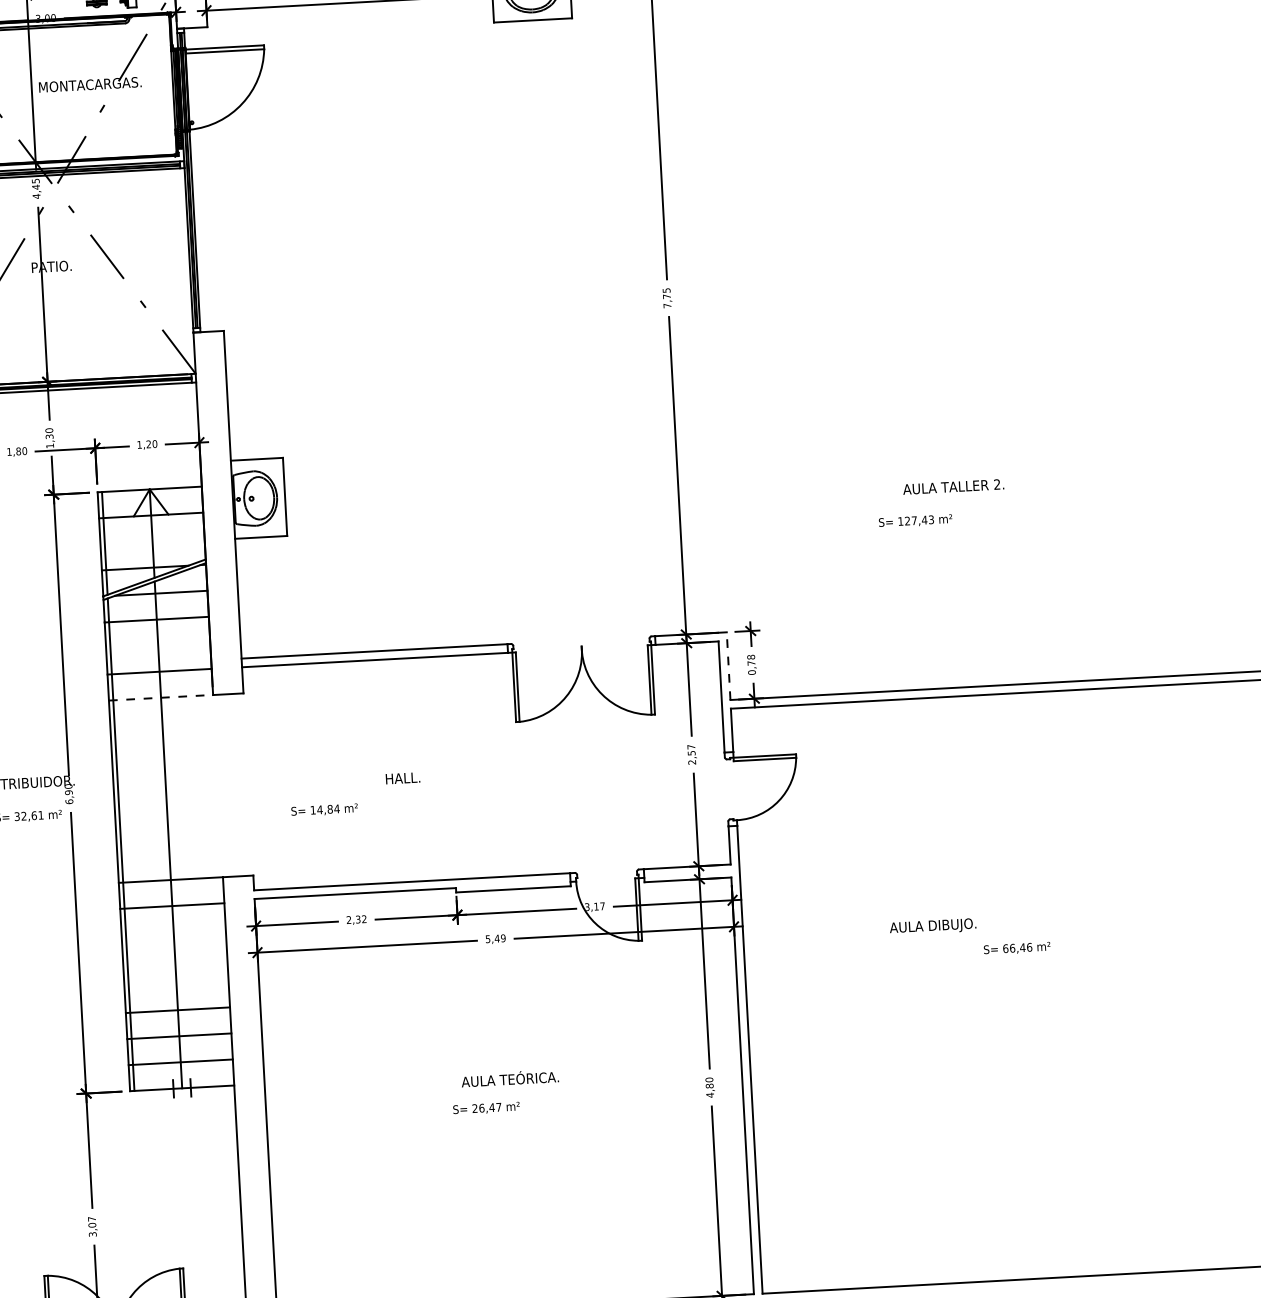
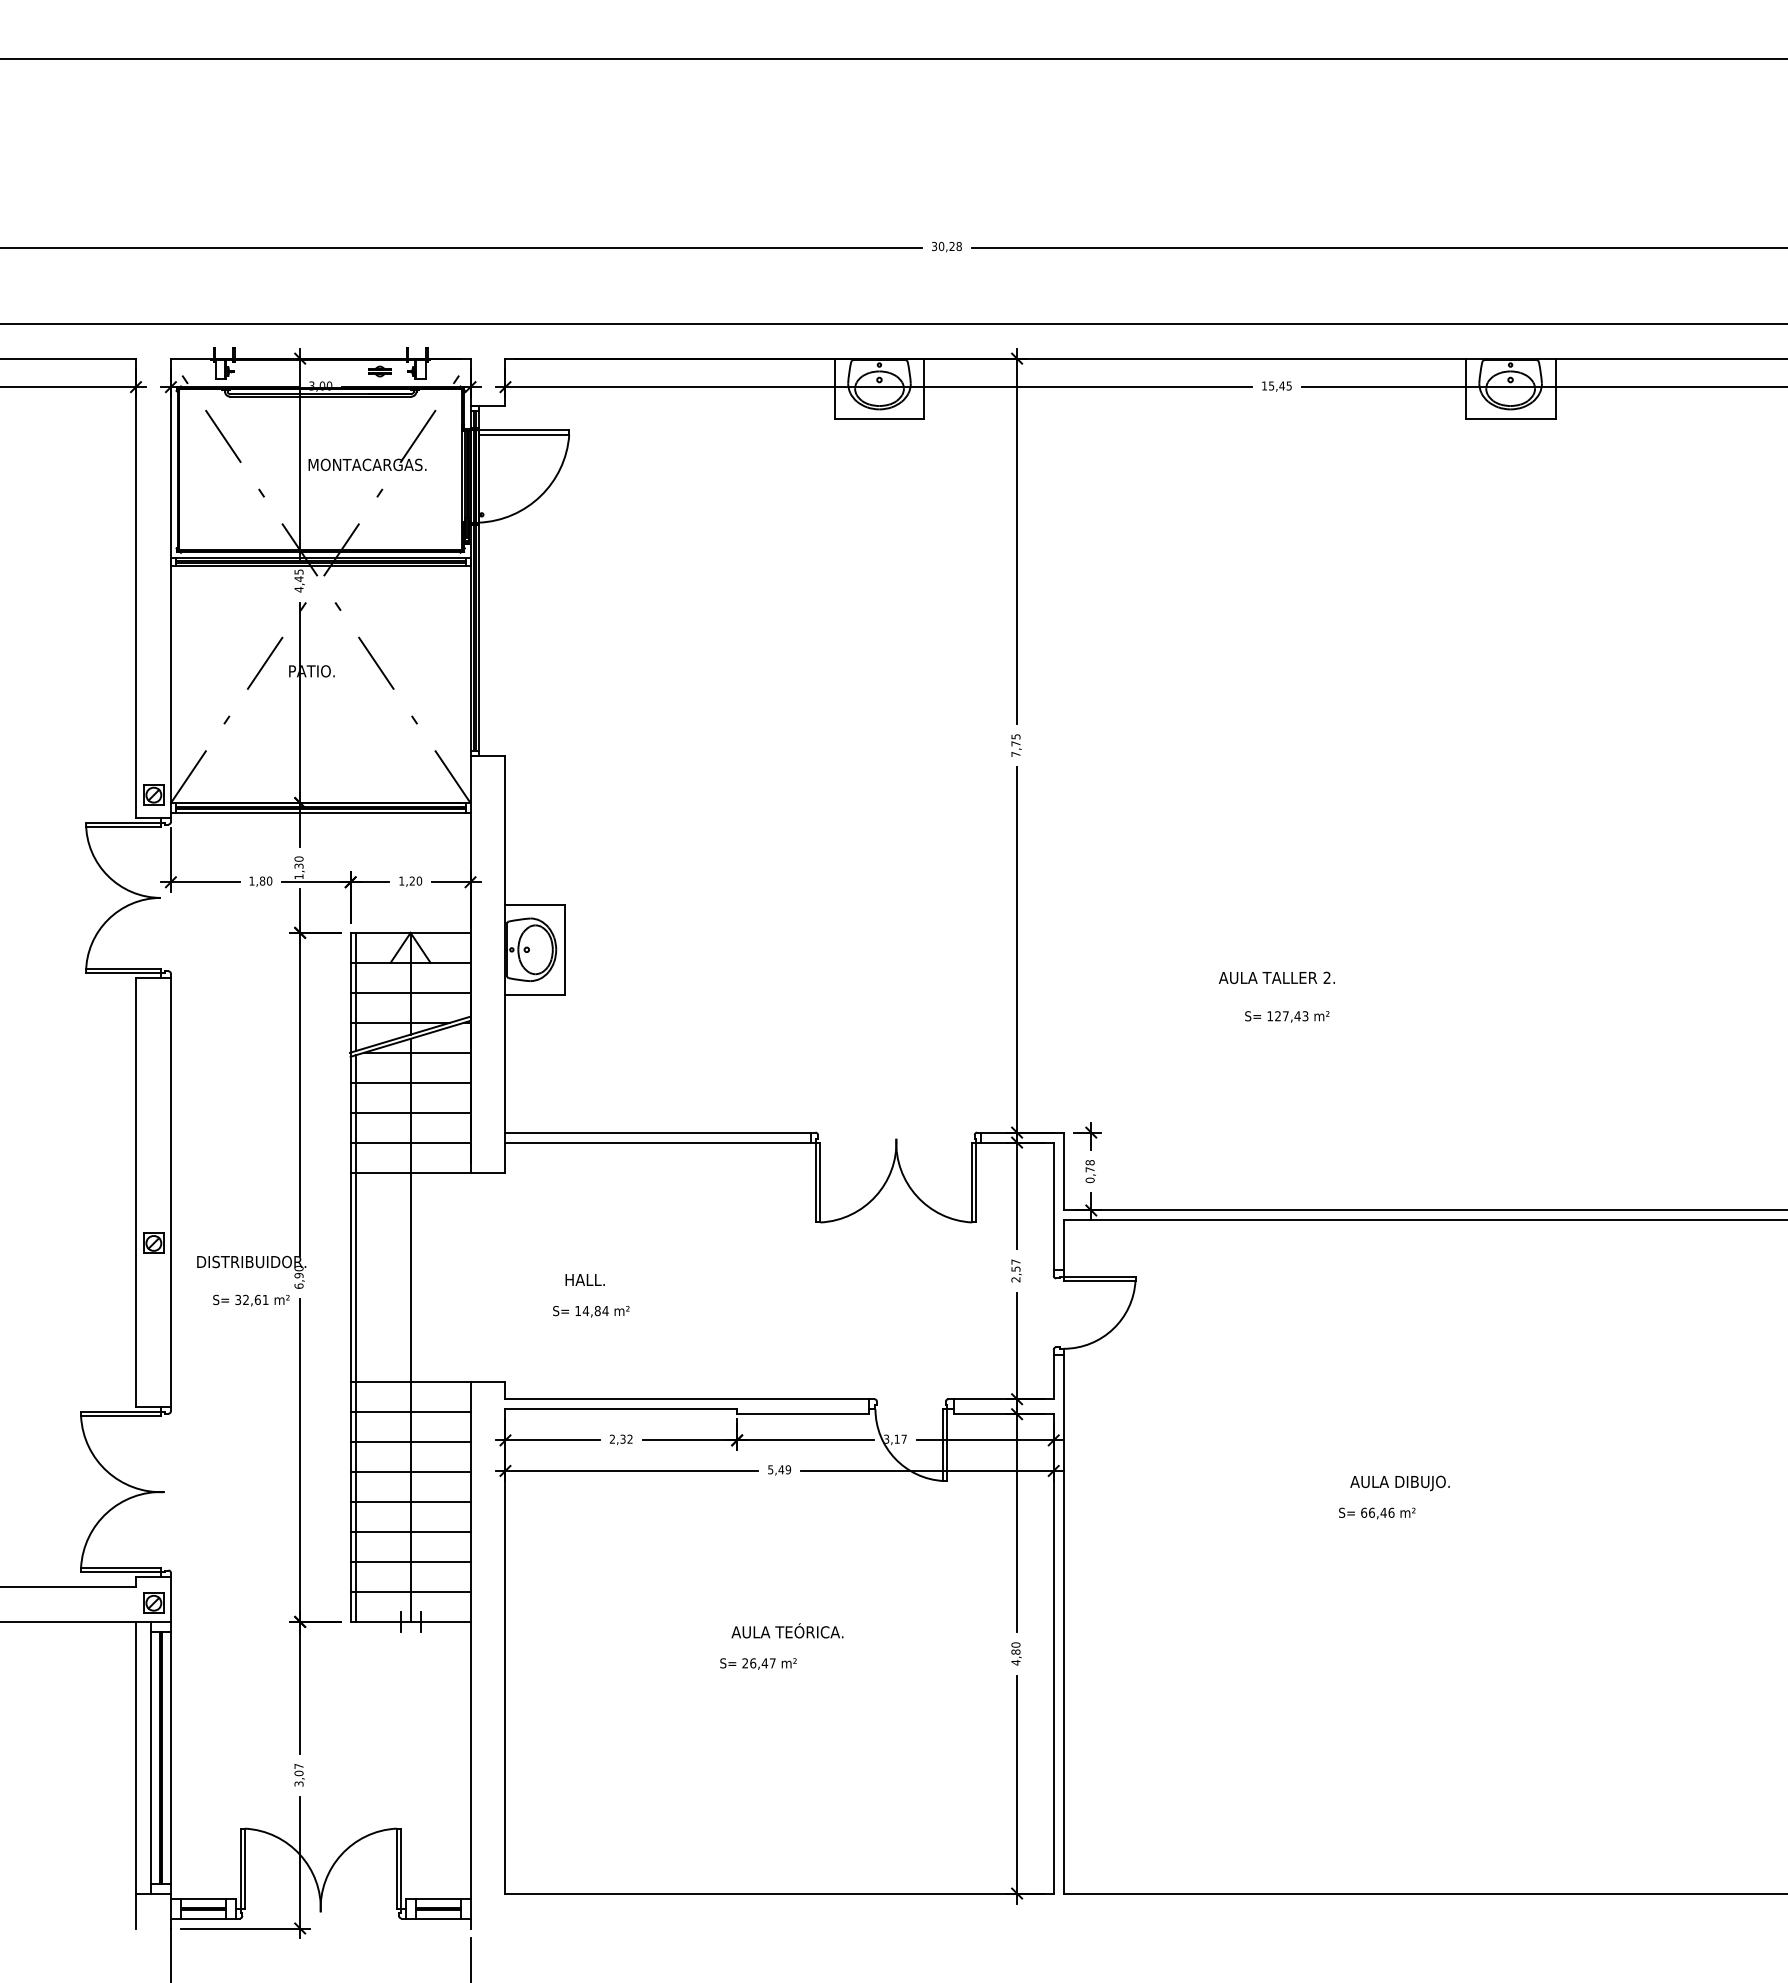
text: (953, 486) -> (1276, 977), moved
line: (152, 541) -> (410, 992), added
line: (158, 645) -> (410, 1112), added
line: (728, 666) -> (1063, 1171), dashed -> solid
line: (160, 697) -> (410, 1172), dashed -> solid
text: (402, 777) -> (584, 1279), moved
text: (932, 927) -> (1399, 1483), moved
line: (173, 932) -> (410, 1442), added
line: (175, 958) -> (410, 1472), added
line: (176, 984) -> (410, 1502), added

